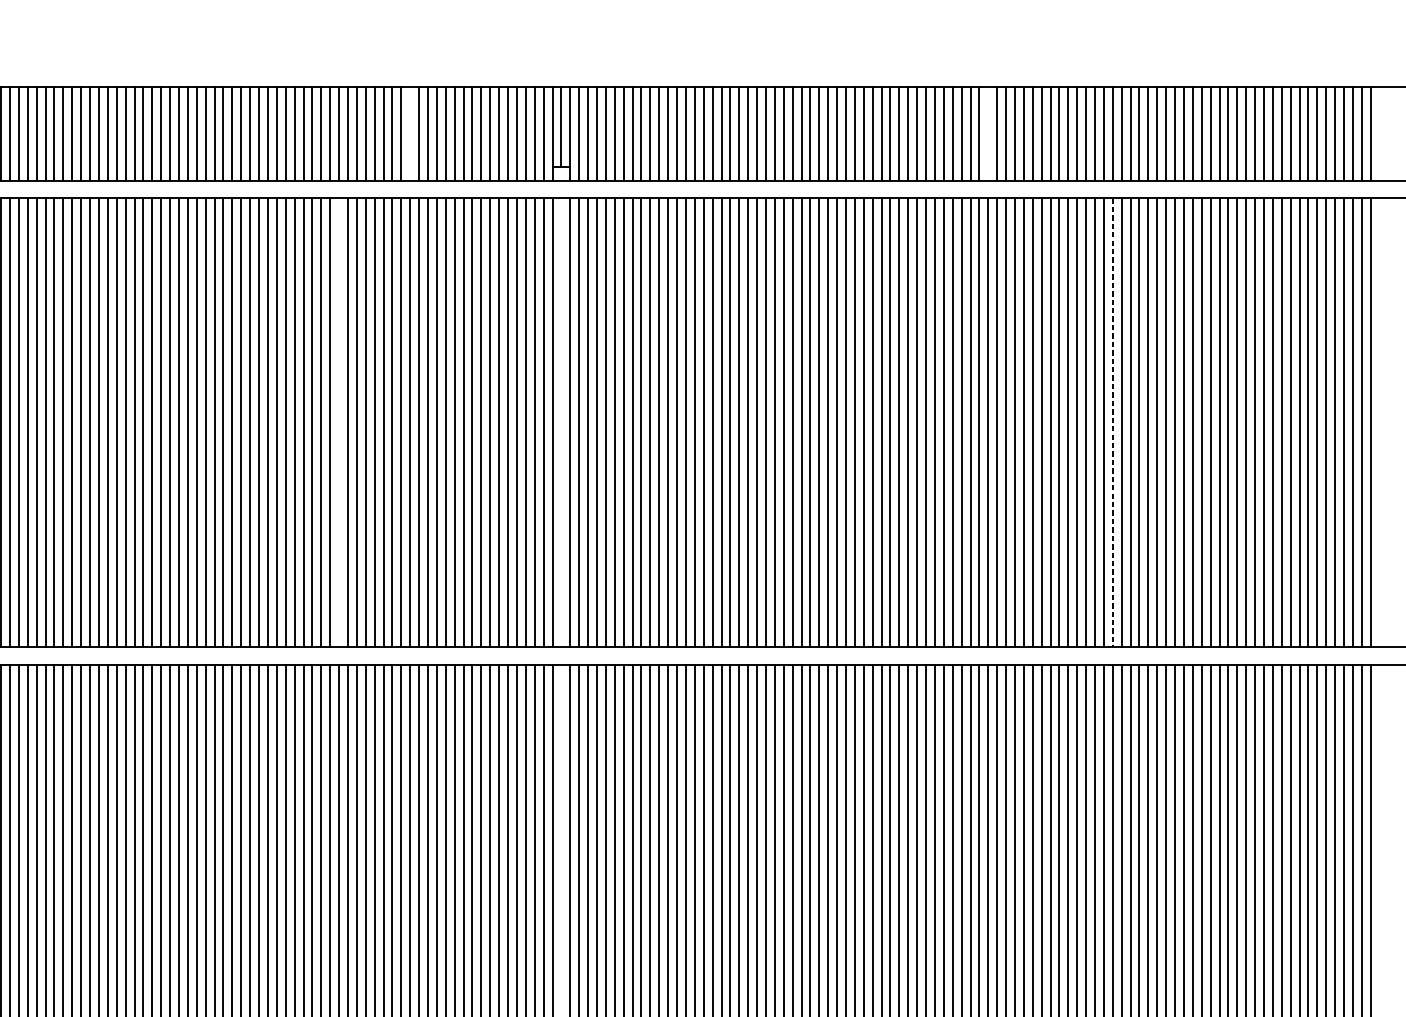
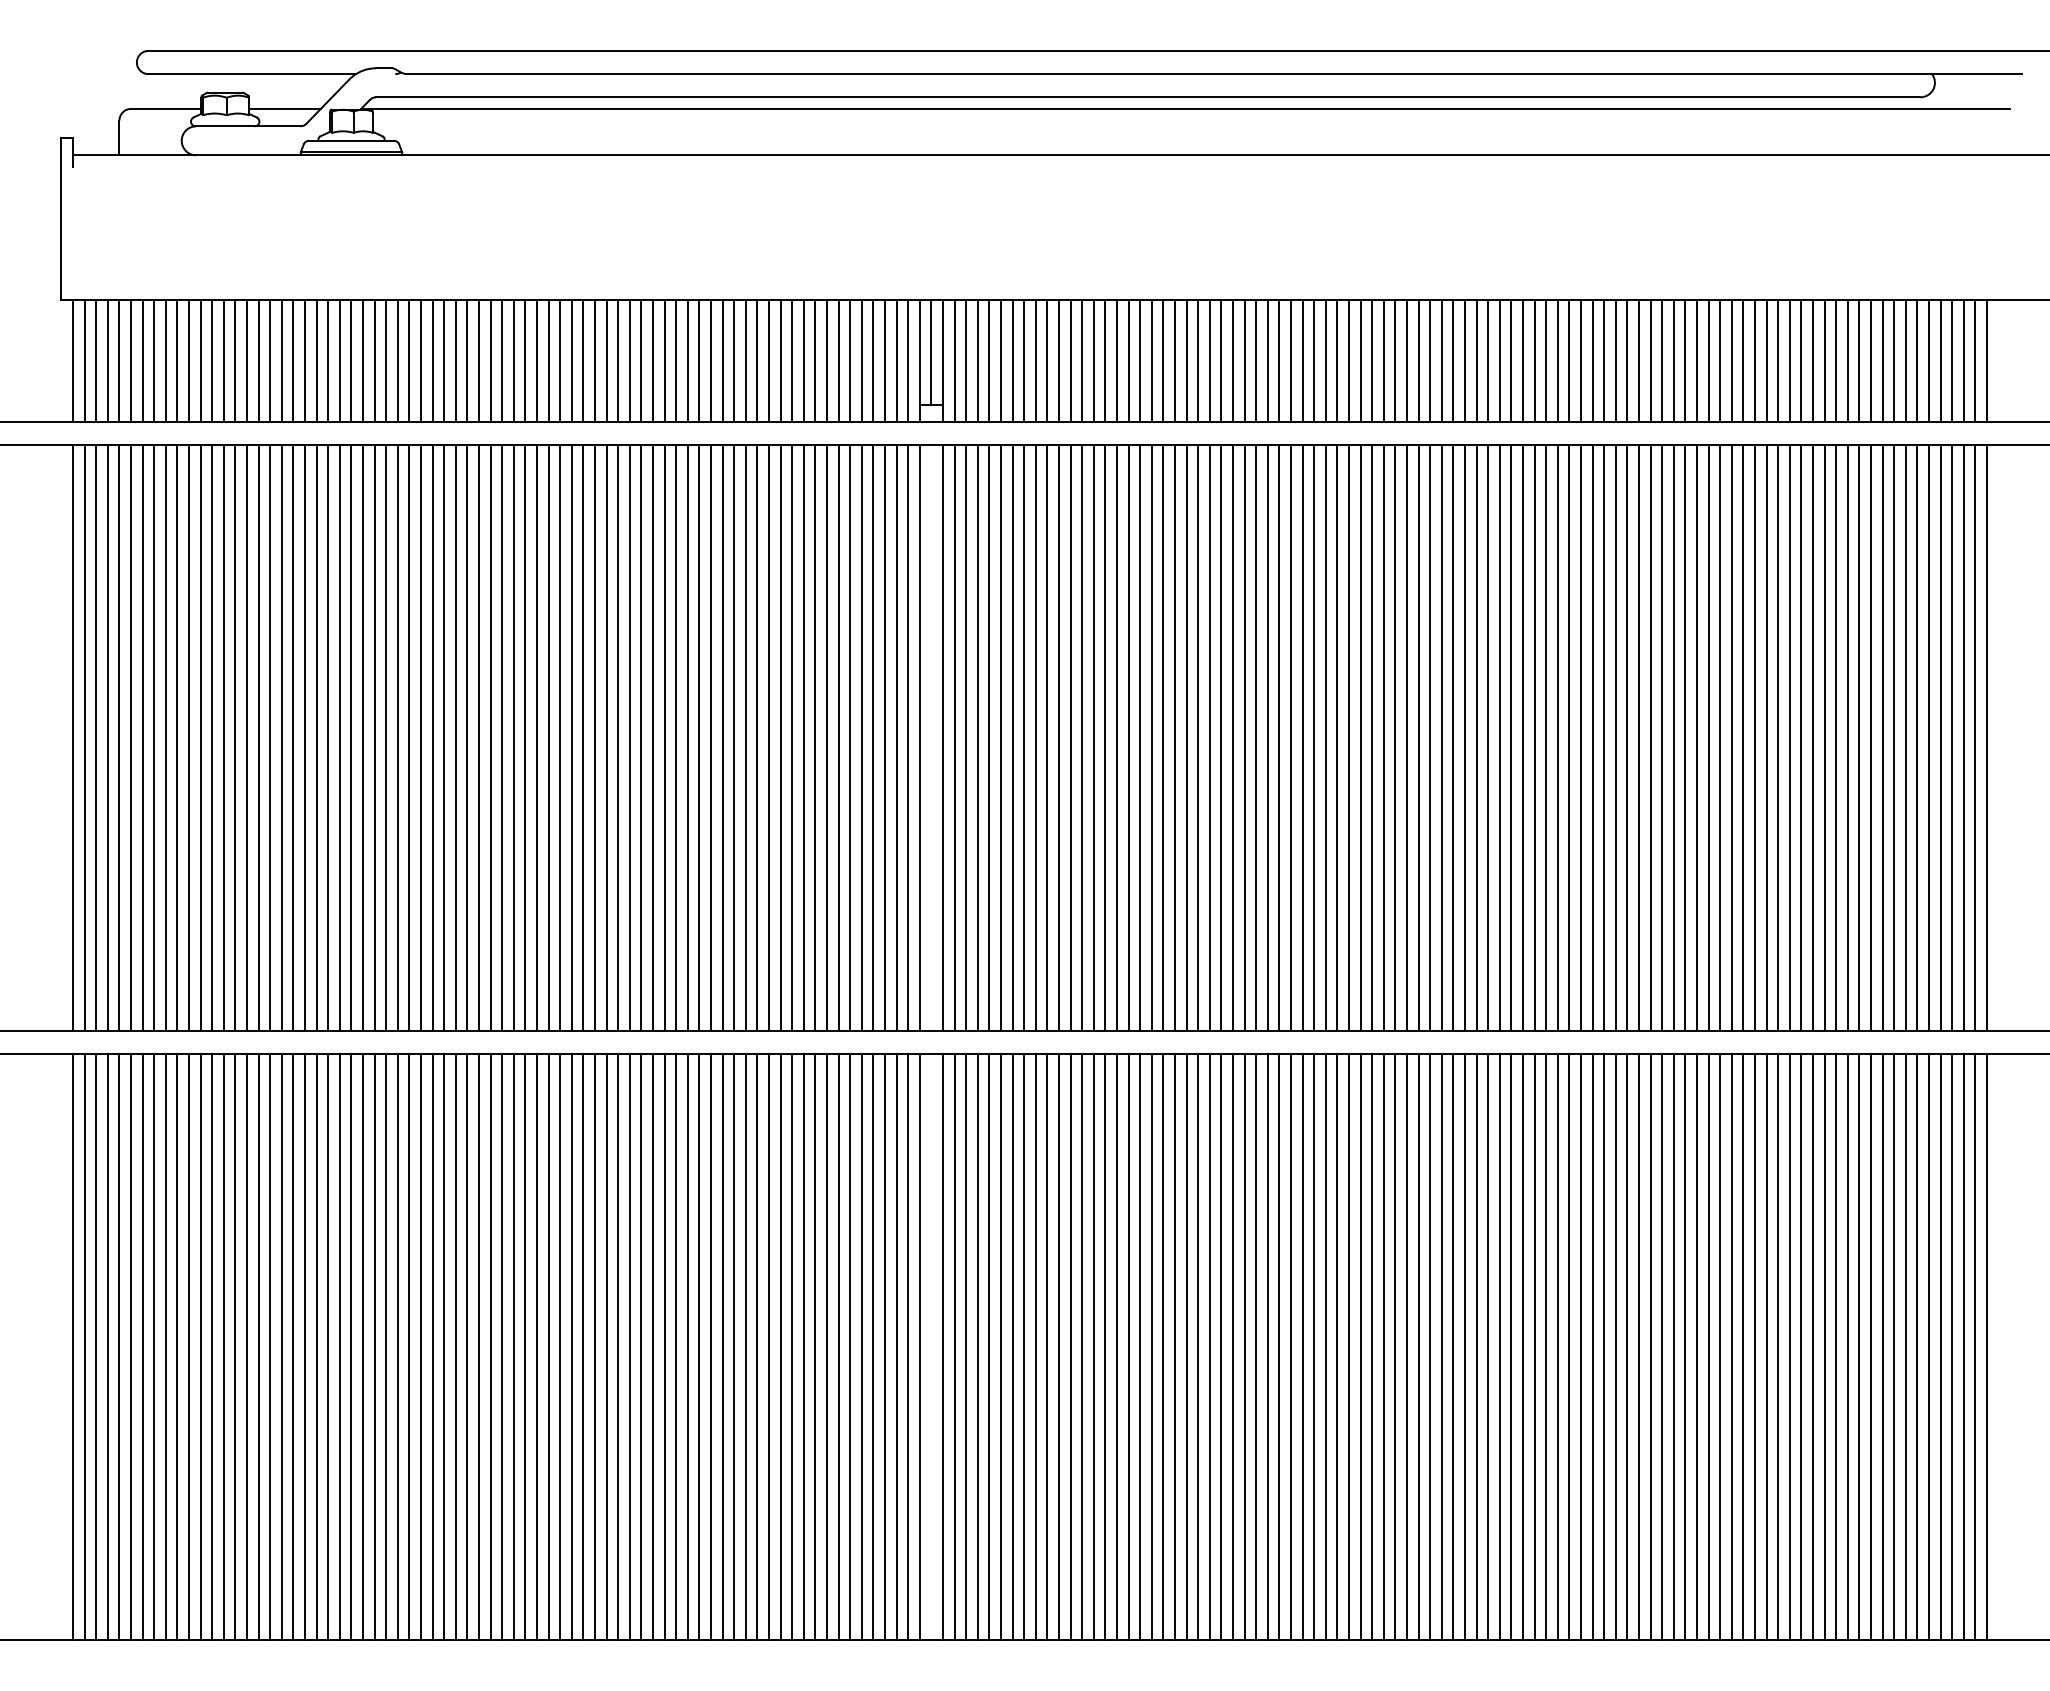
line: (410, 134) -> (734, 361), added
line: (988, 134) -> (1488, 361), added
line: (339, 423) -> (641, 738), added
line: (1112, 423) -> (1650, 738), dashed -> solid

